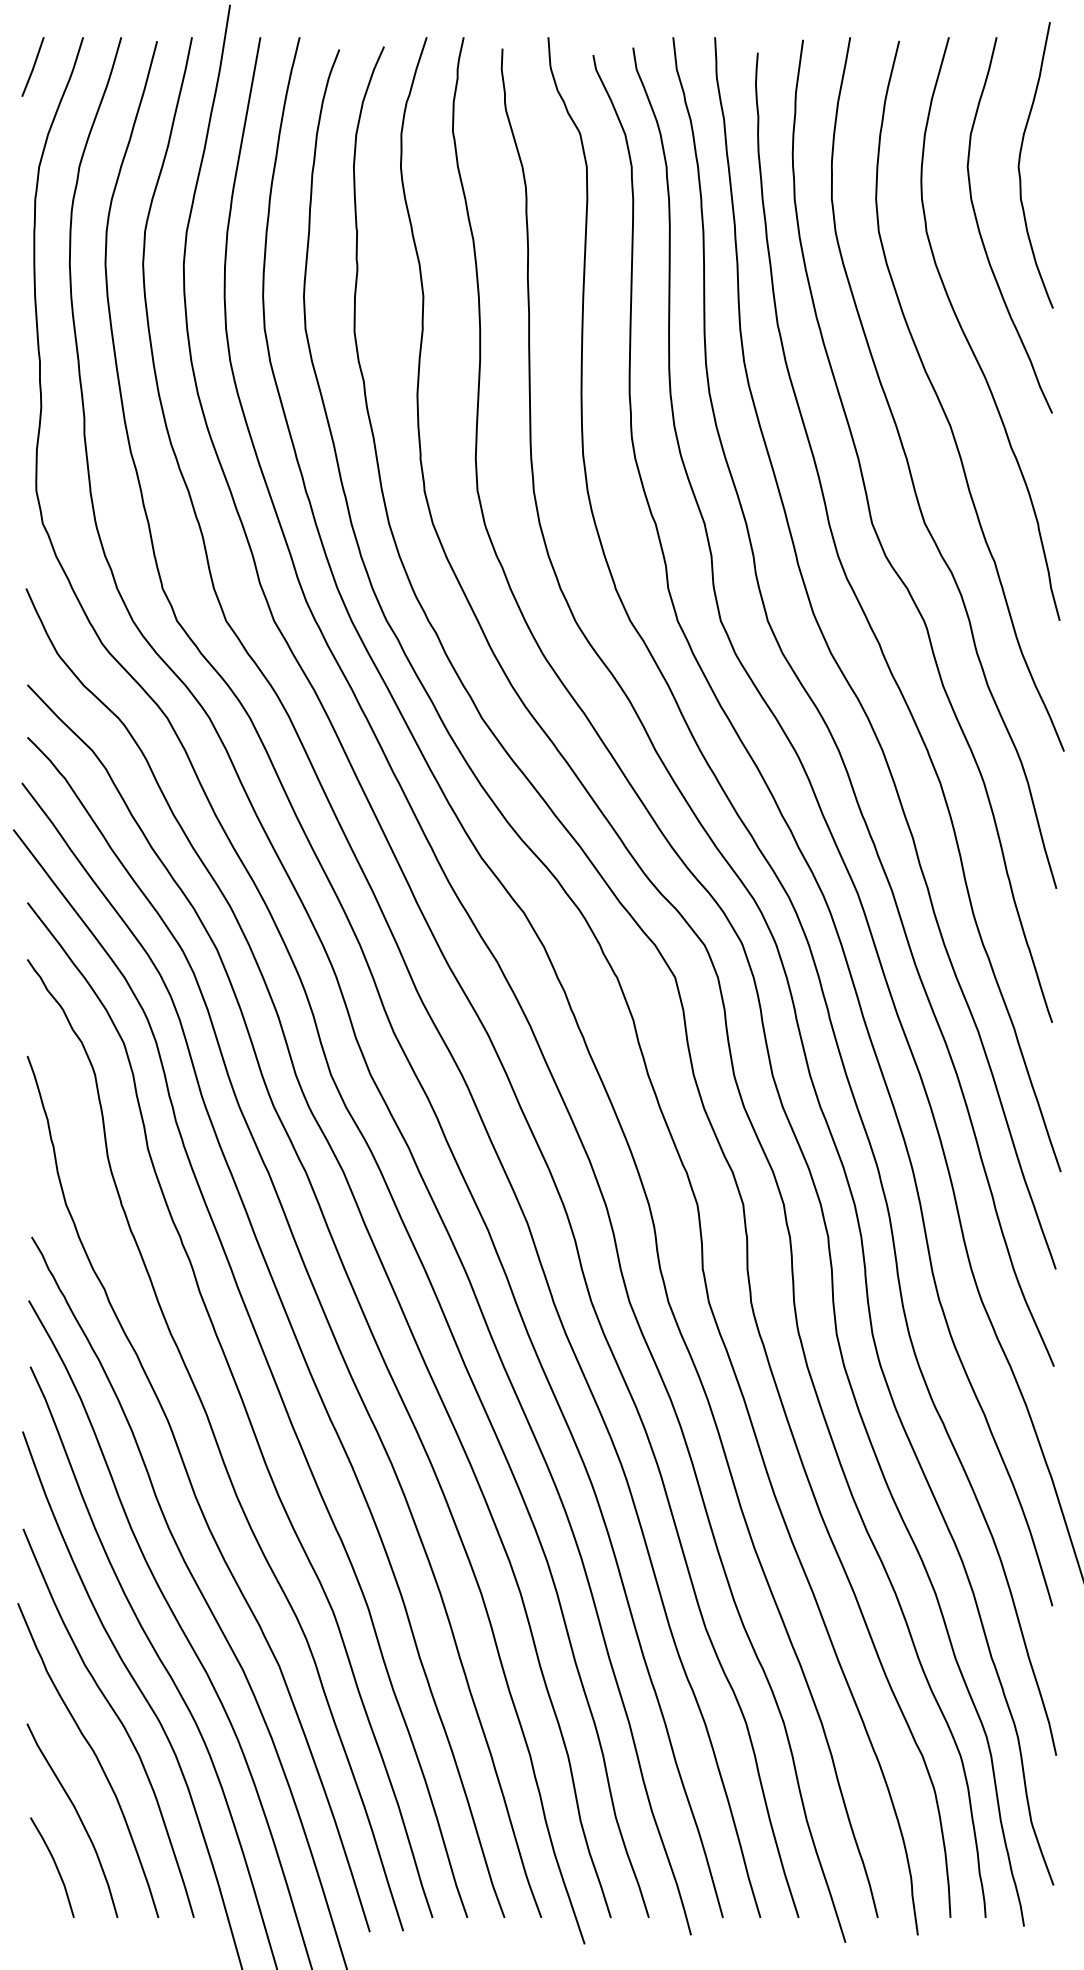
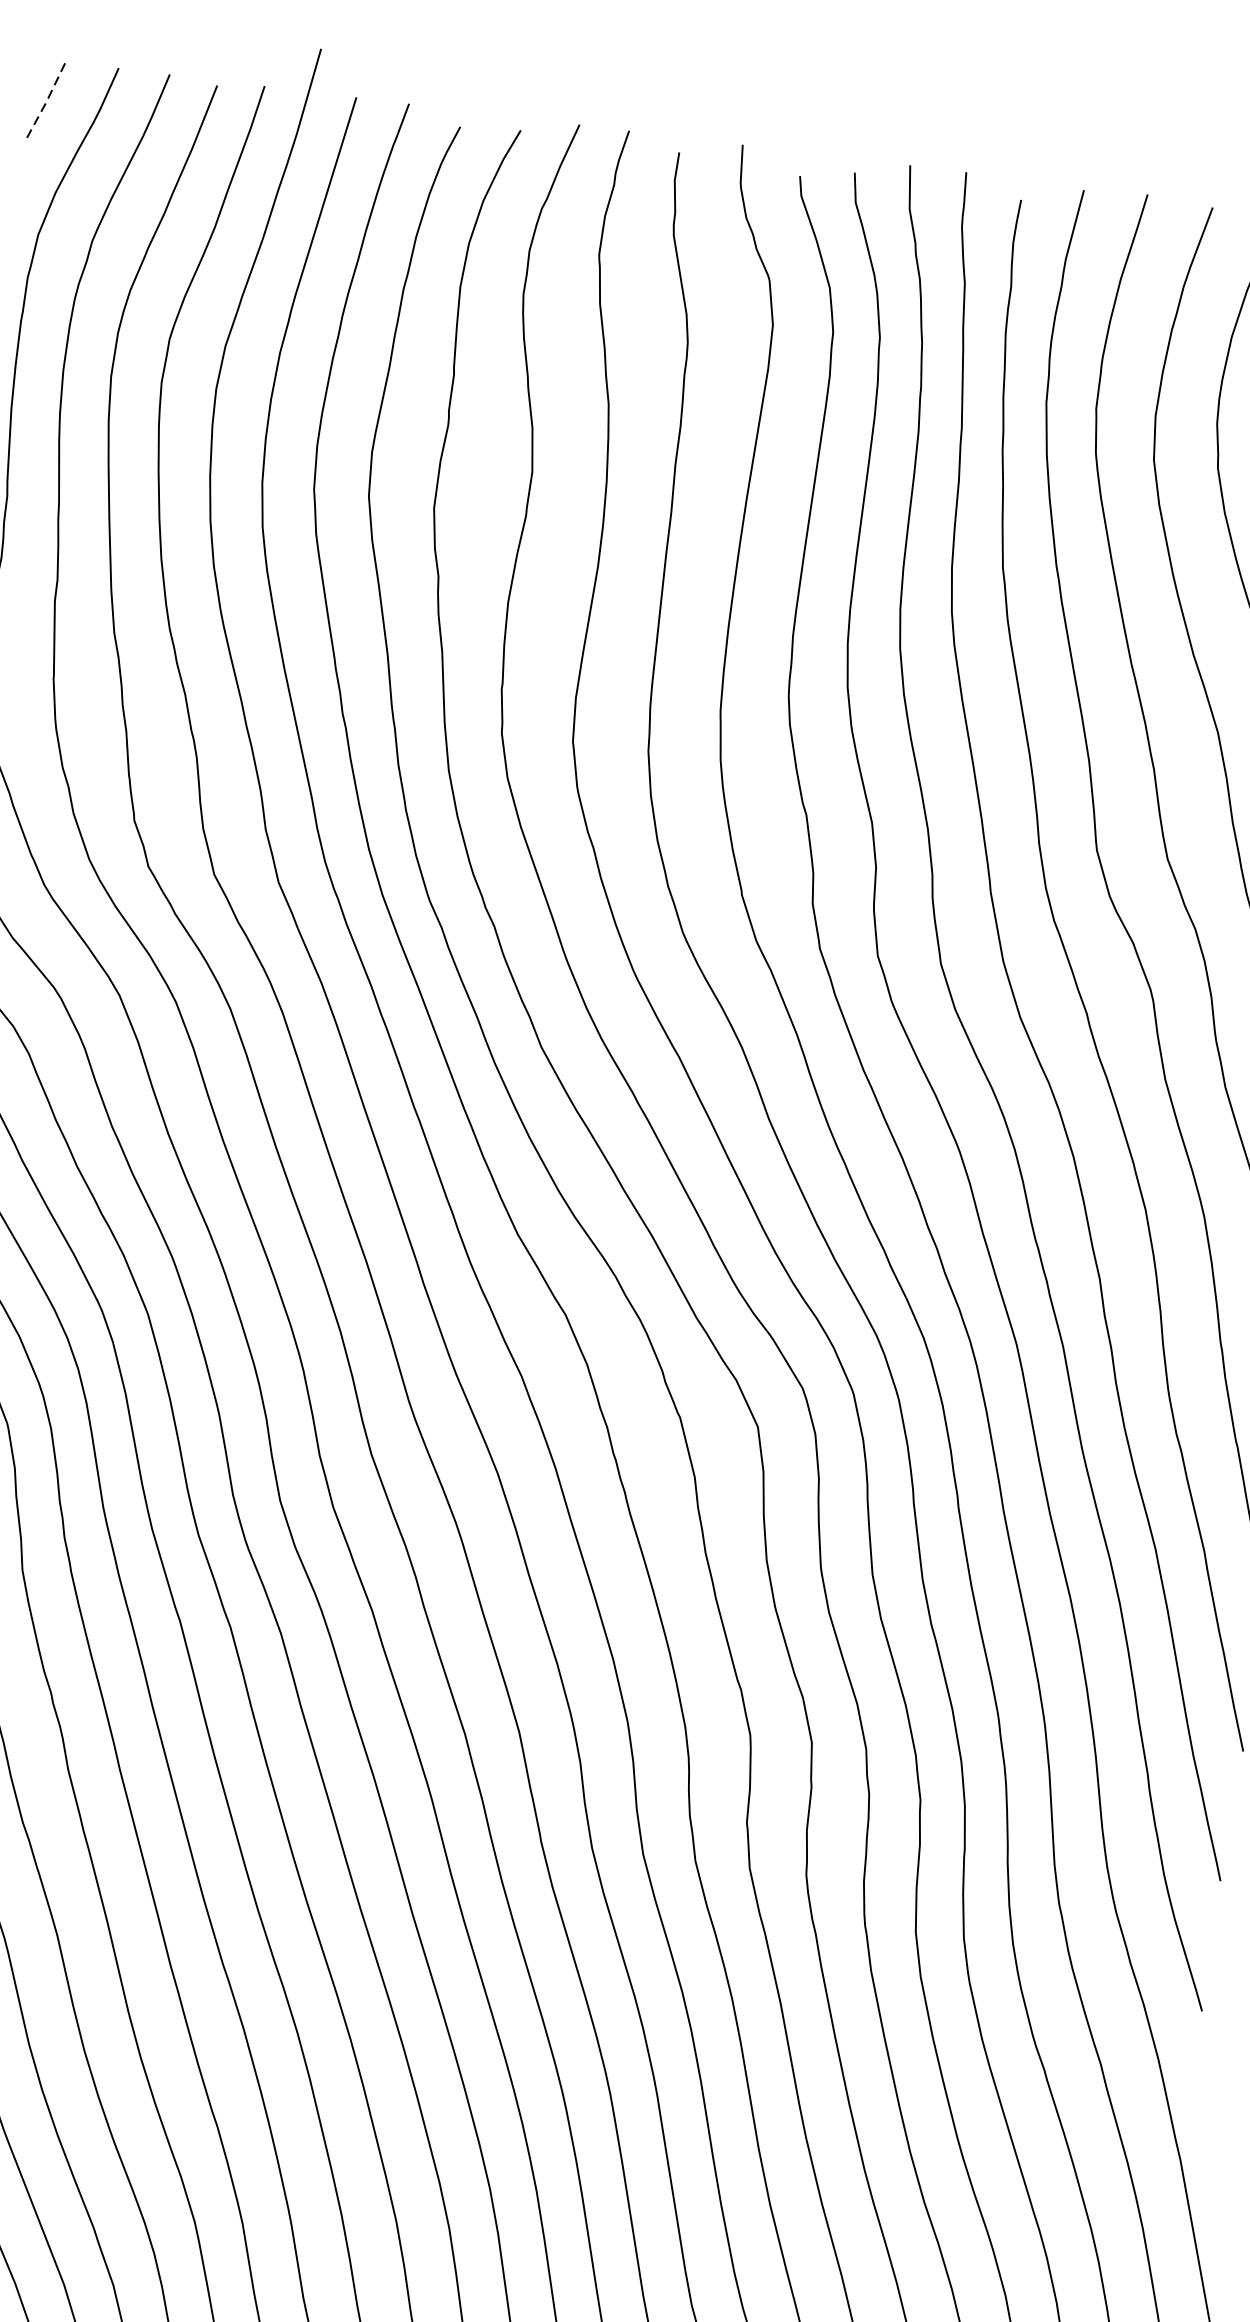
line: (33, 67) -> (47, 100), solid -> dashed

